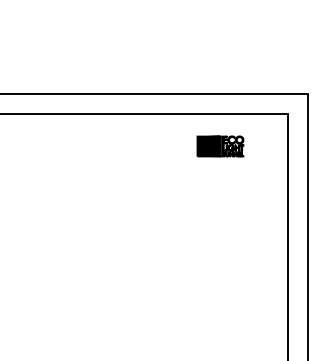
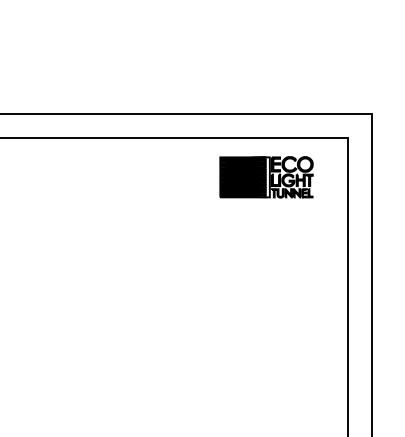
part: (220, 146) -> (266, 177), size x1.67

